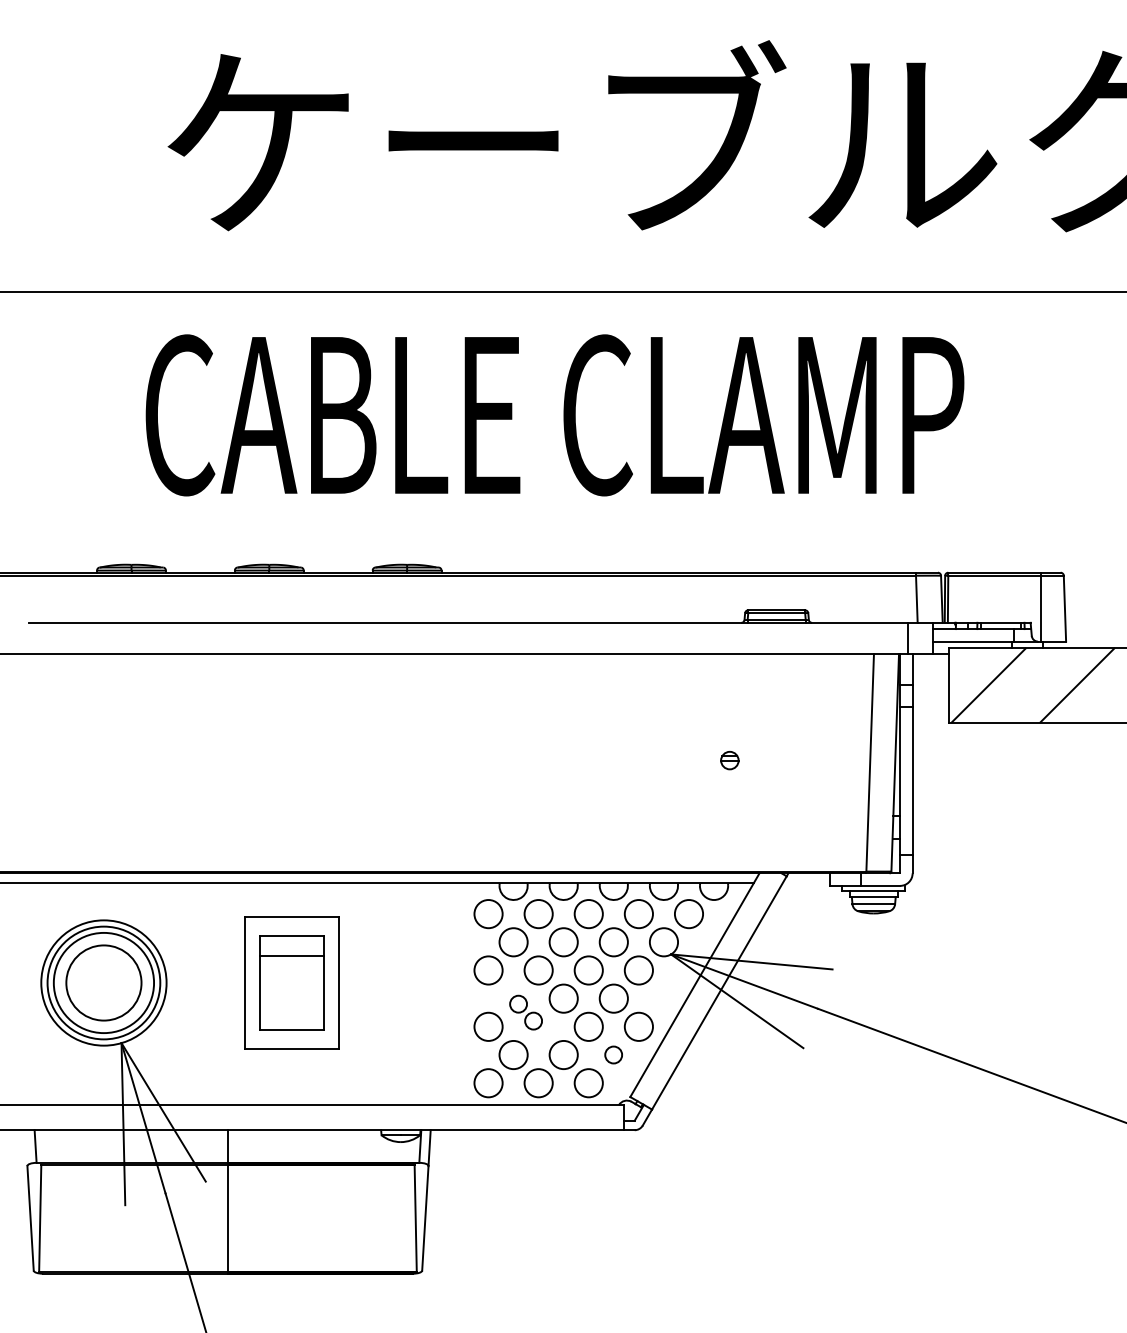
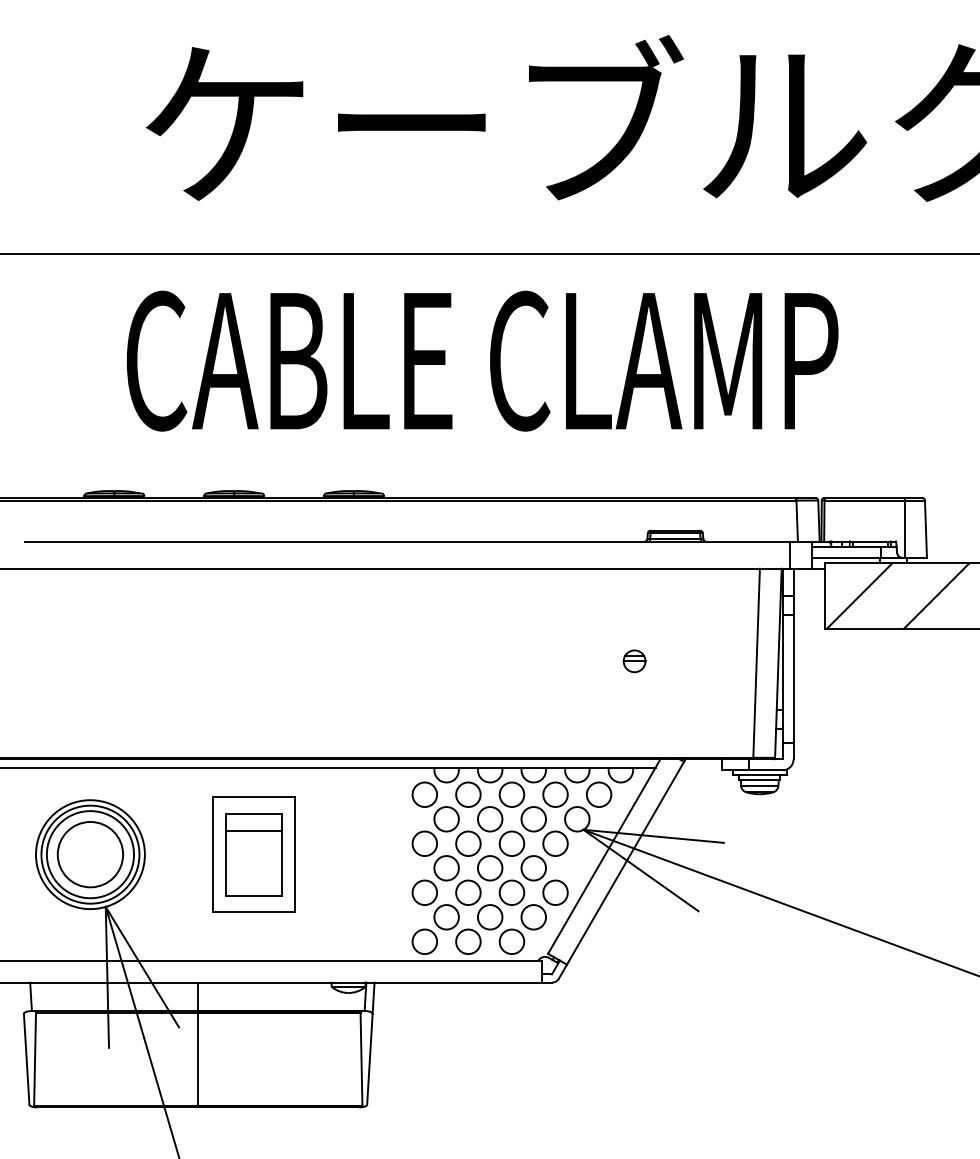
part: (729, 760) -> (634, 661), size x1.43
part: (525, 1012) -> (456, 880), size x1.67
circle: (613, 1054) -> (533, 916), size x1.67

